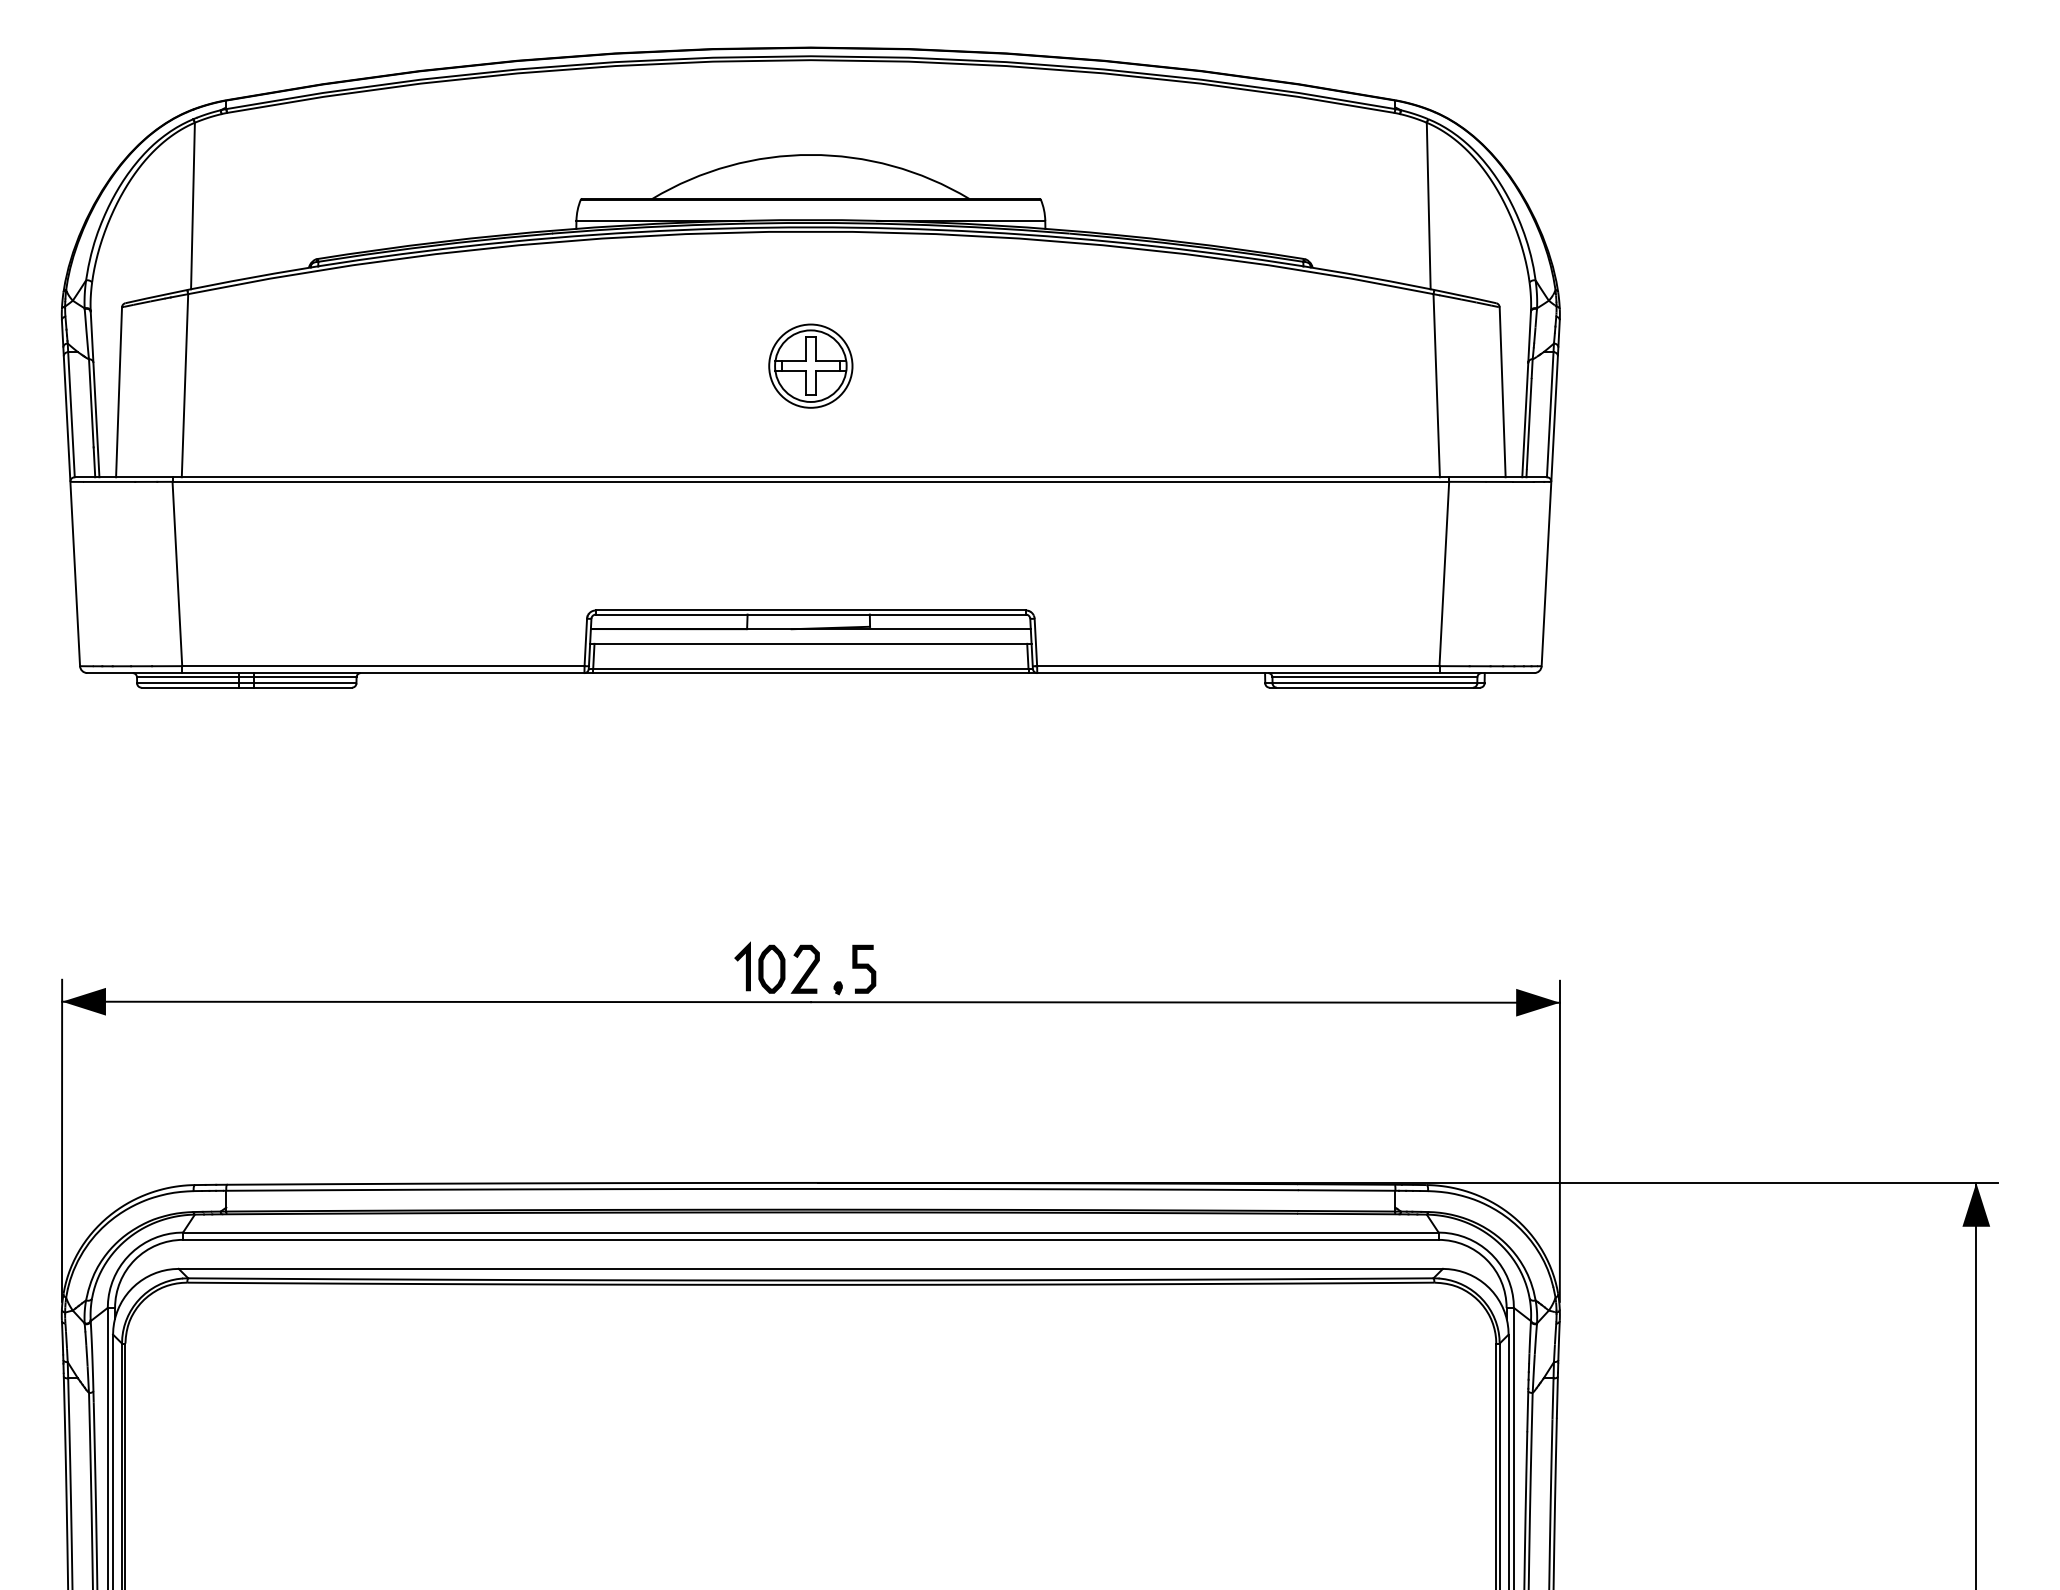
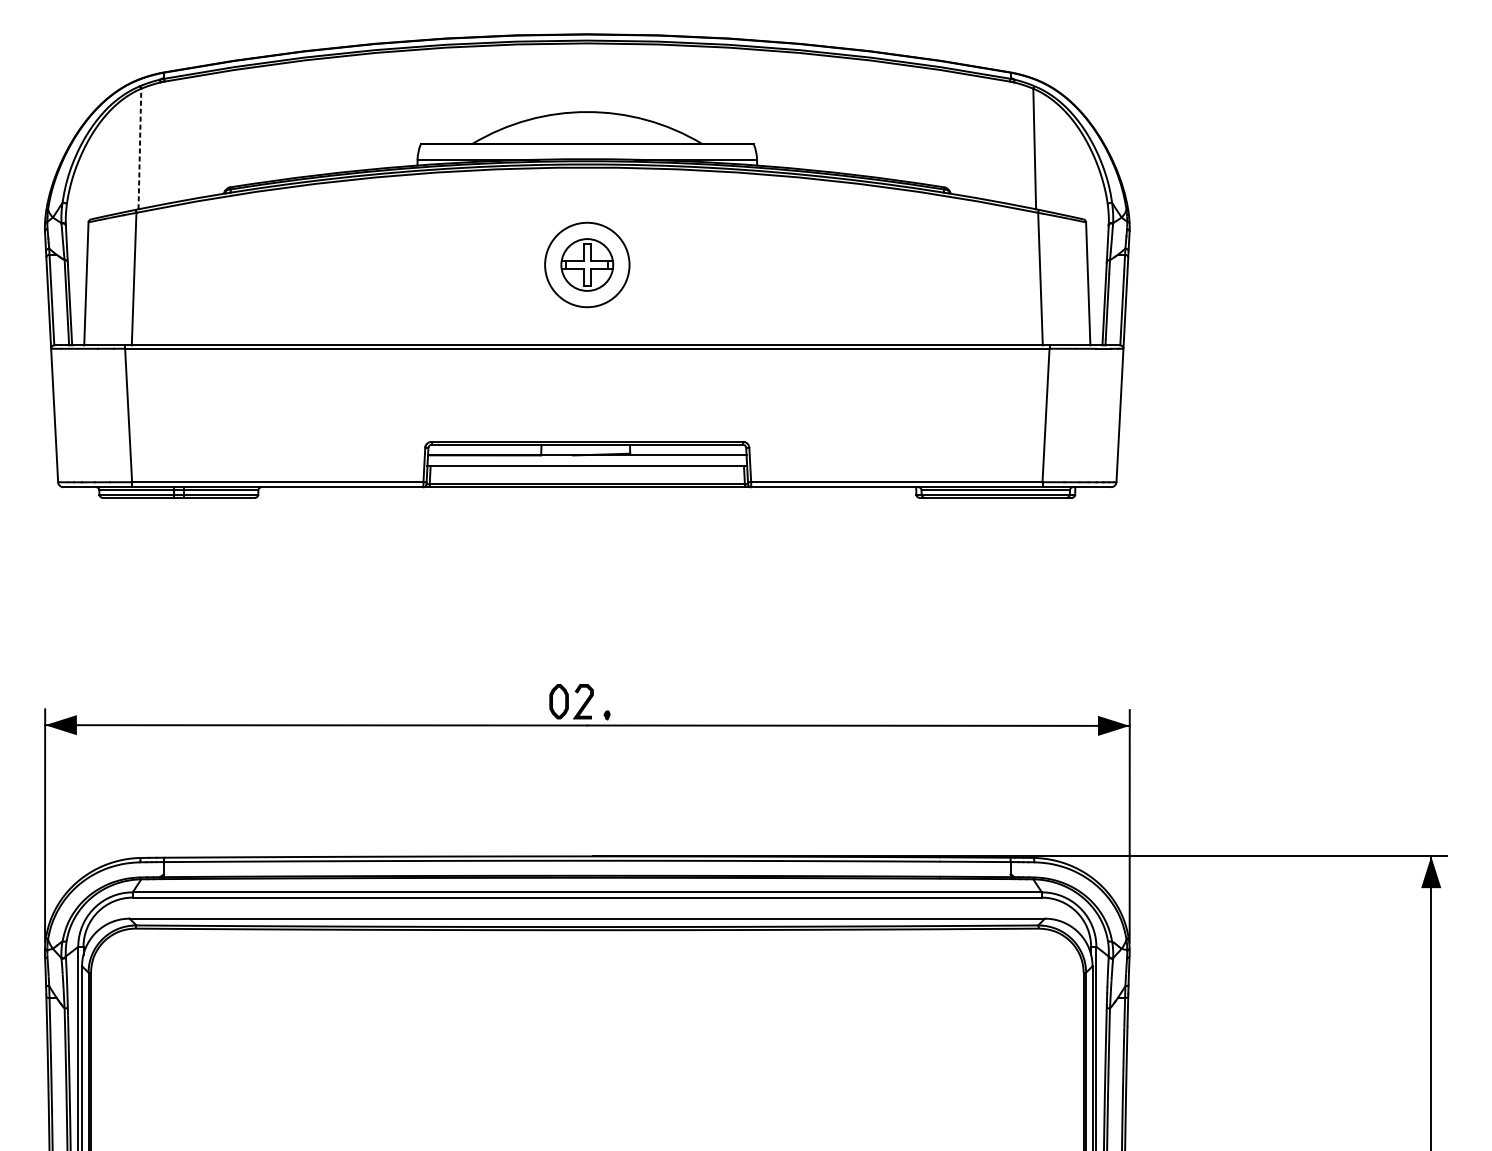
line: (193, 205) -> (140, 148), solid -> dashed
circle: (810, 365) -> (587, 264), size x1.4
line: (746, 966) -> (540, 699), removed
curve: (864, 968) -> (626, 701), removed

